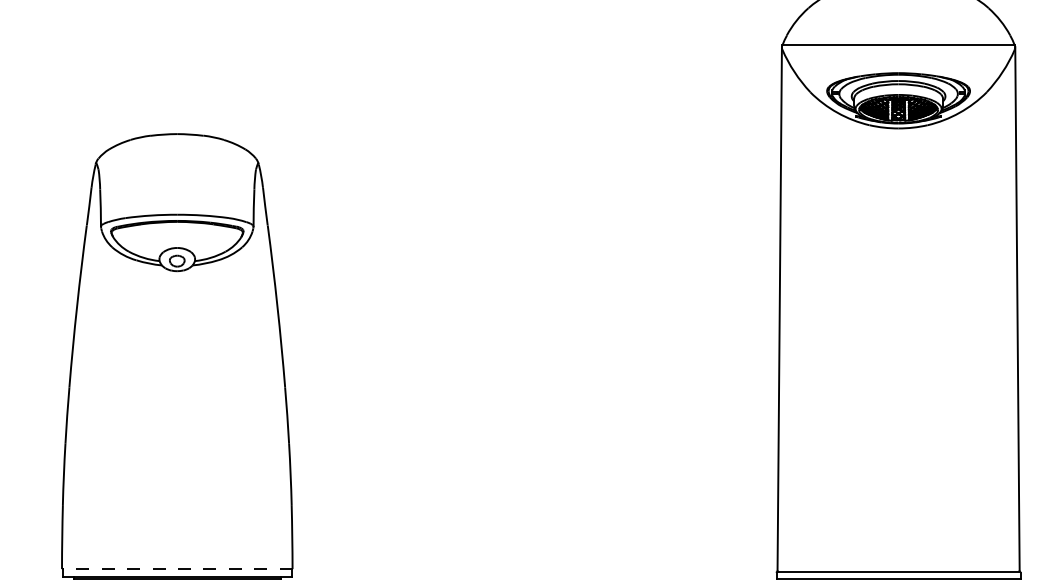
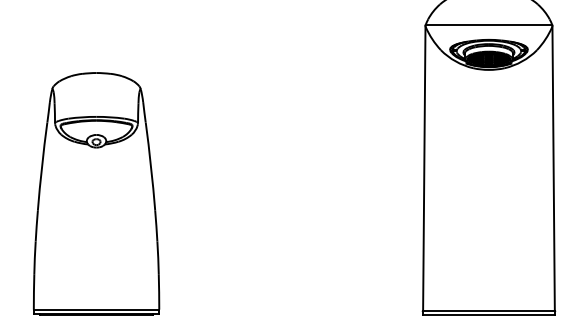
line: (177, 568) -> (96, 309), dashed -> solid

